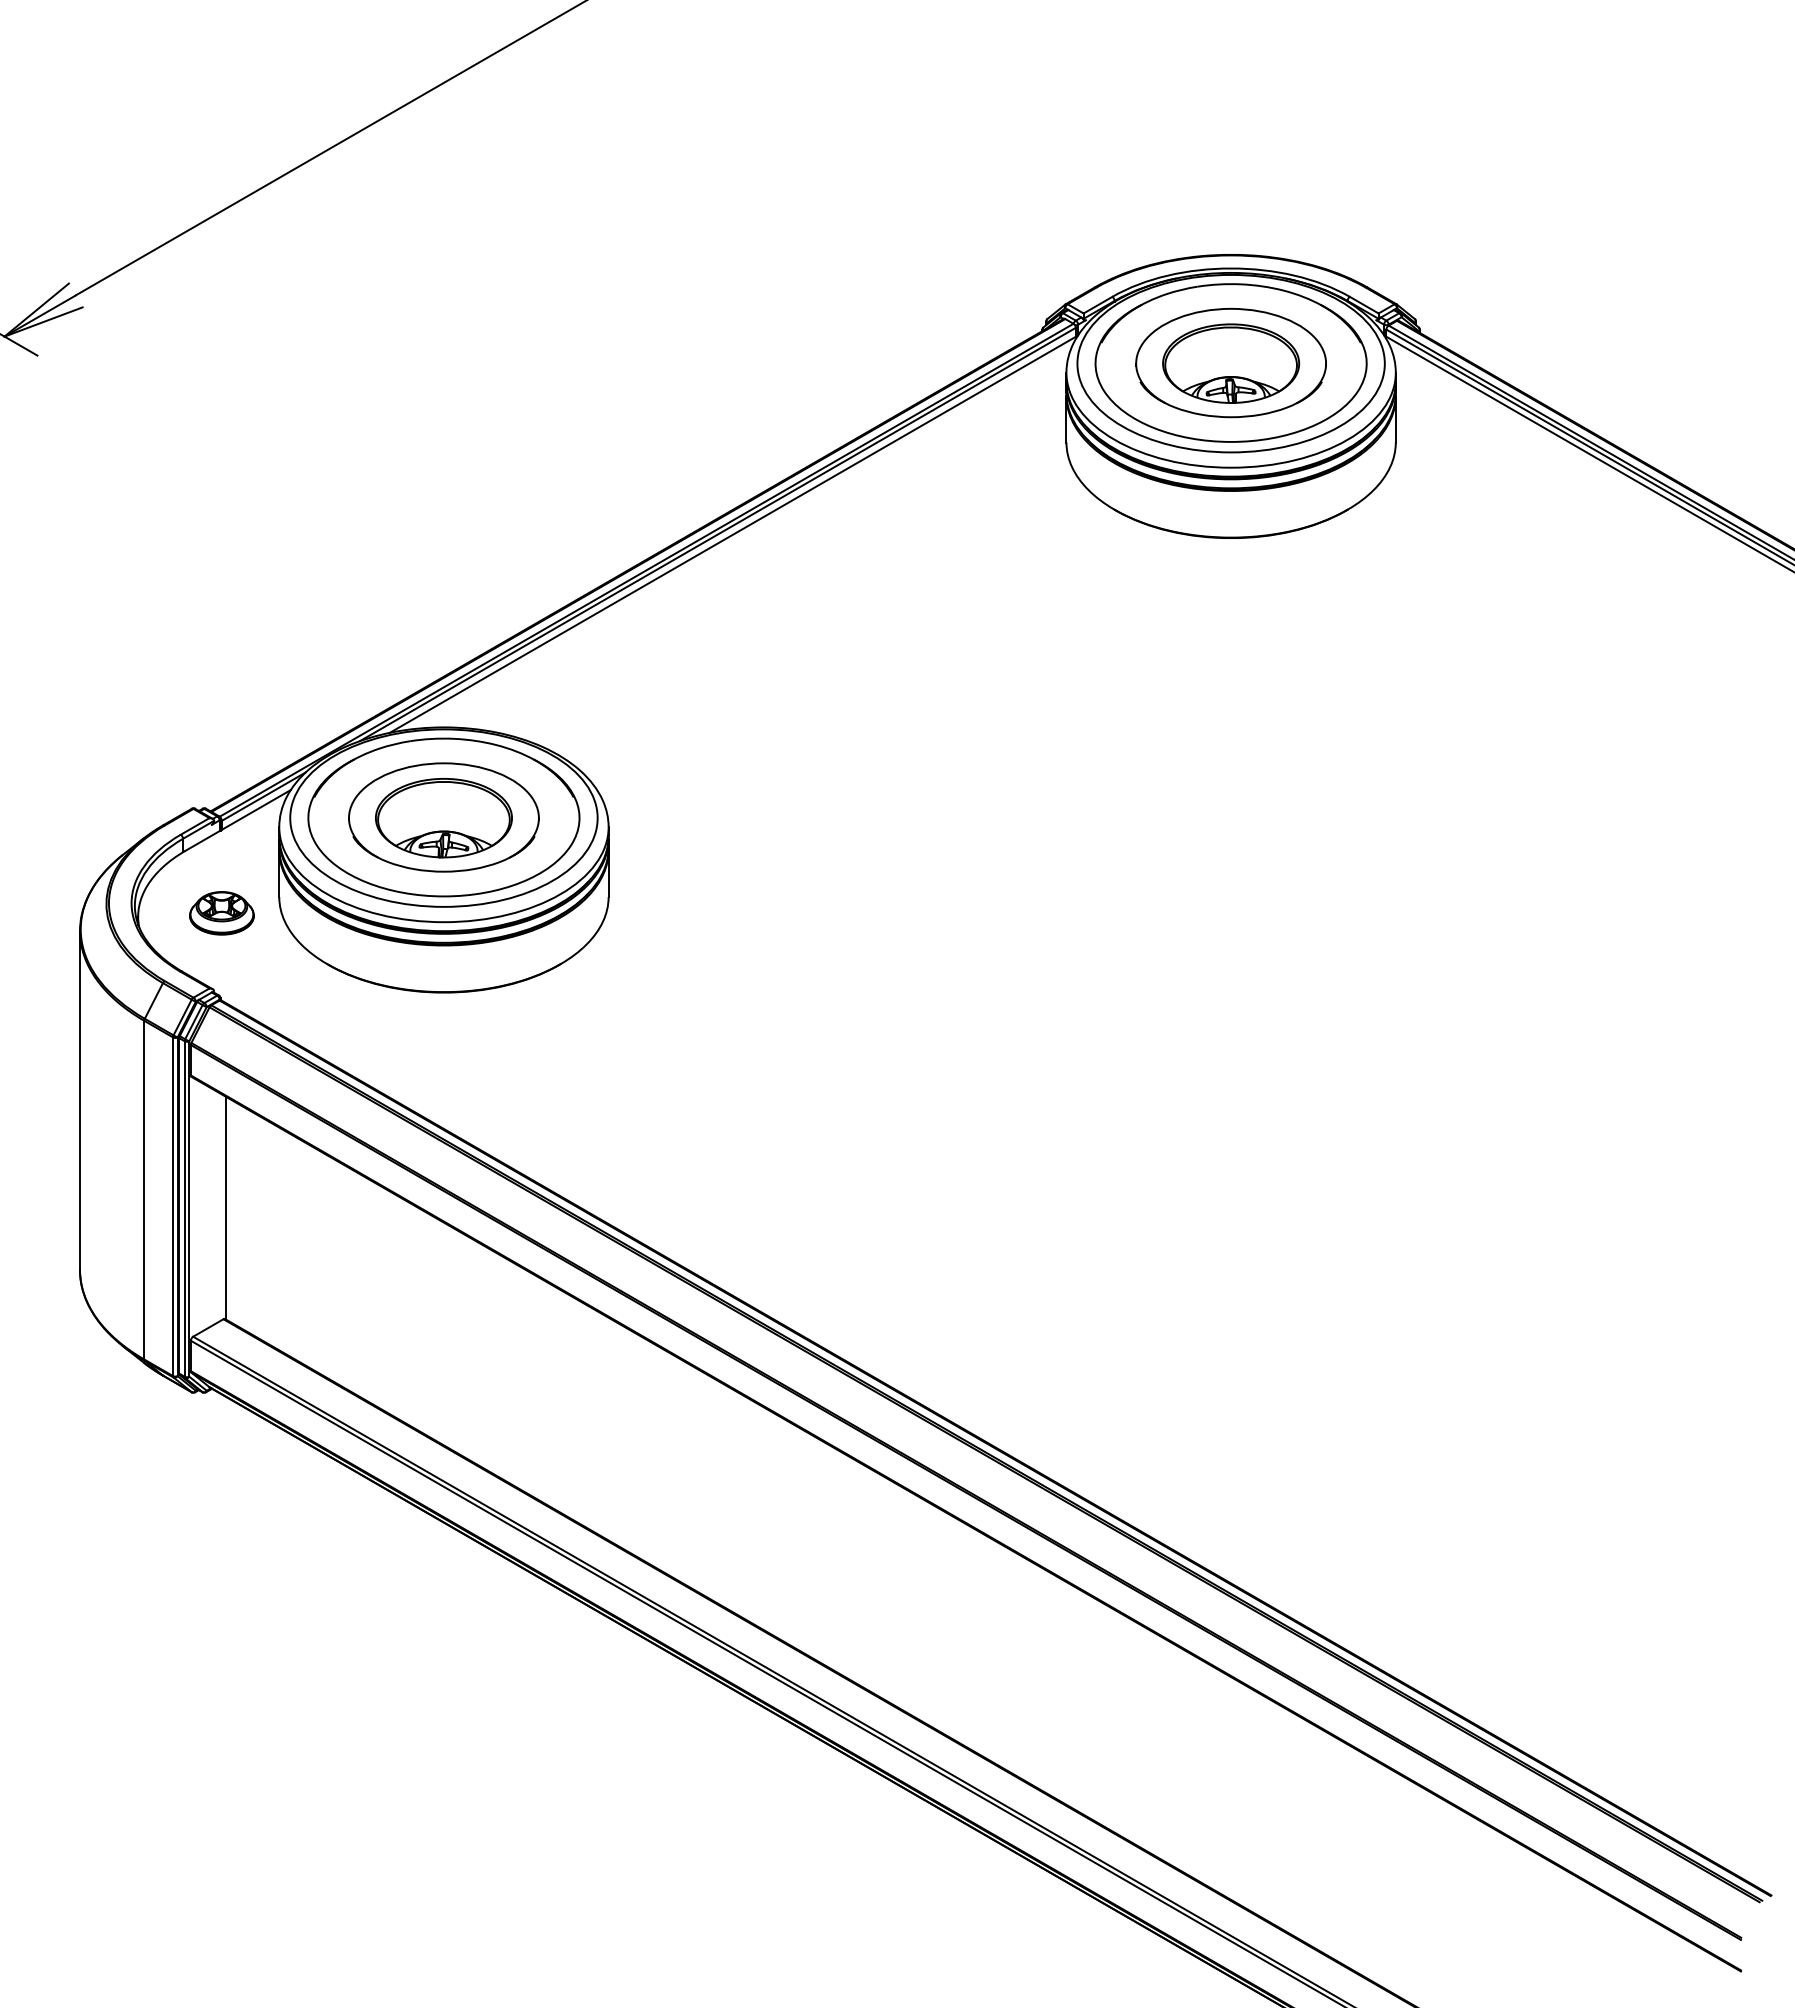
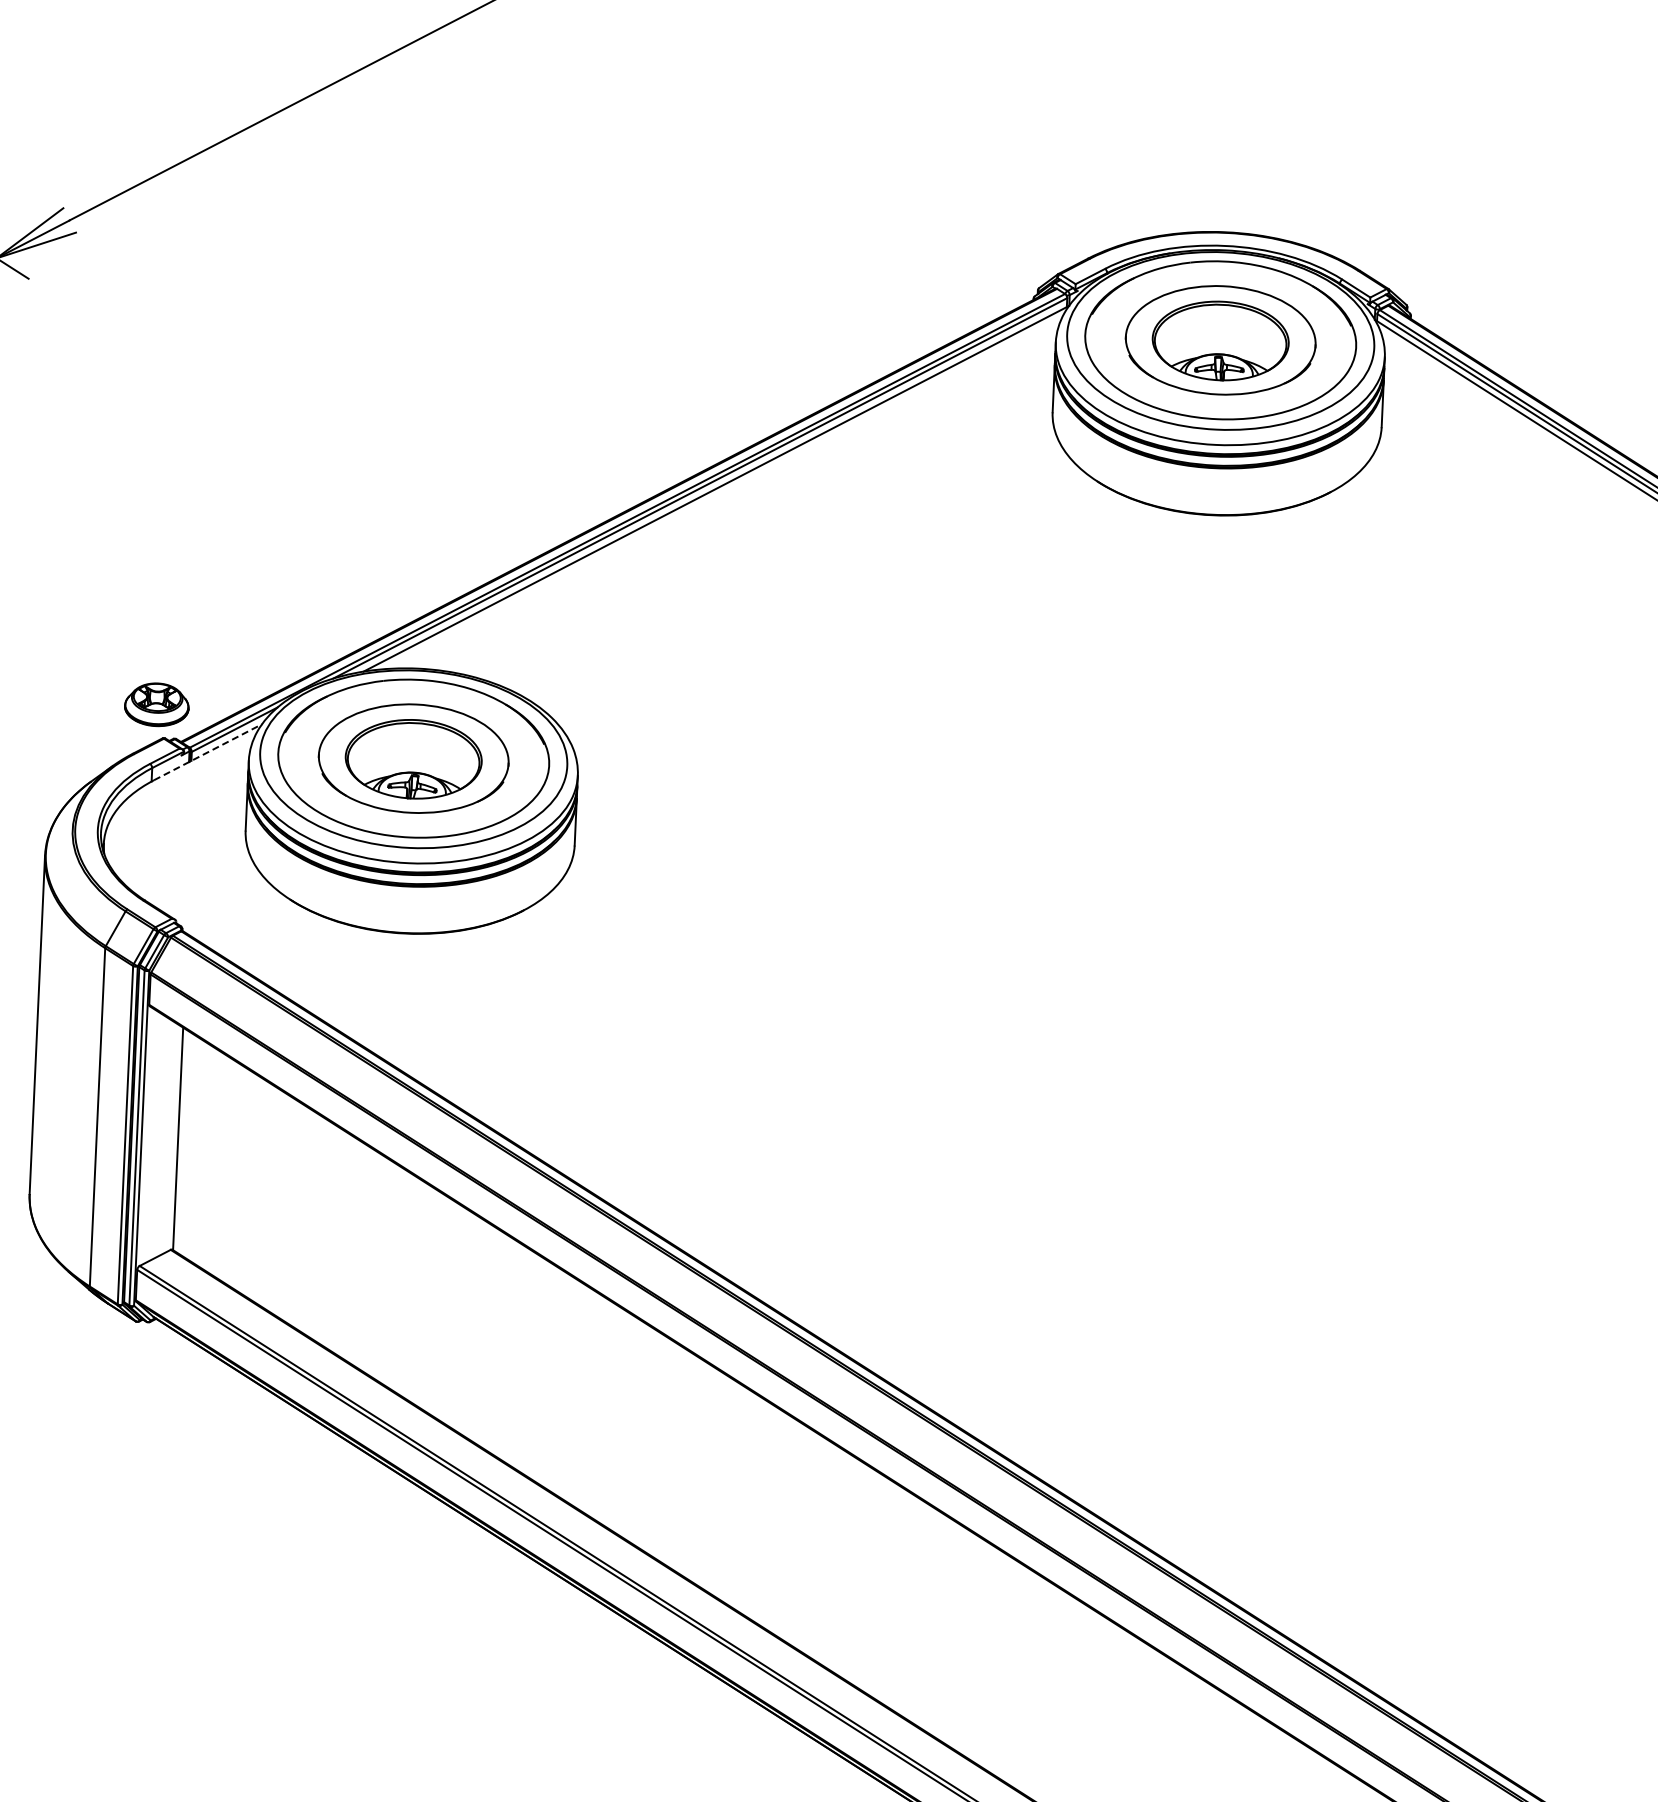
line: (238, 820) -> (208, 752), solid -> dashed
part: (221, 913) -> (156, 704), moved

